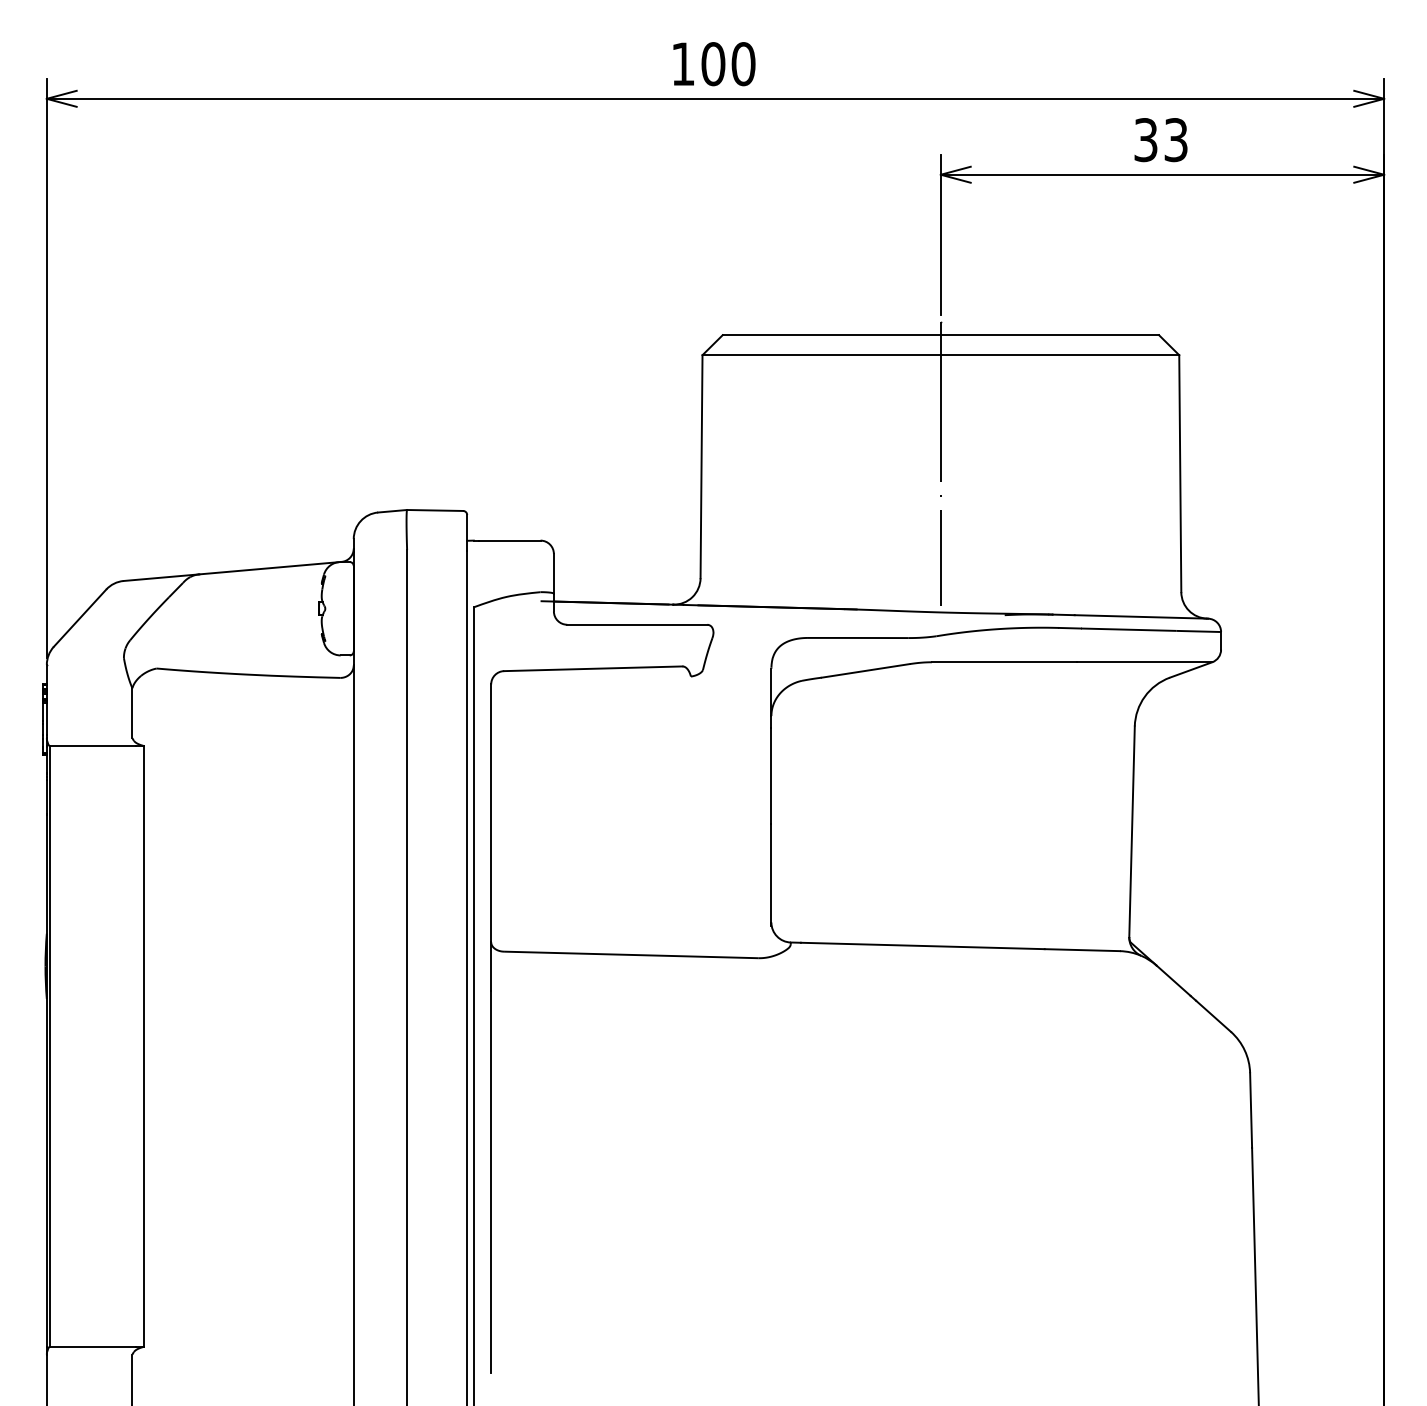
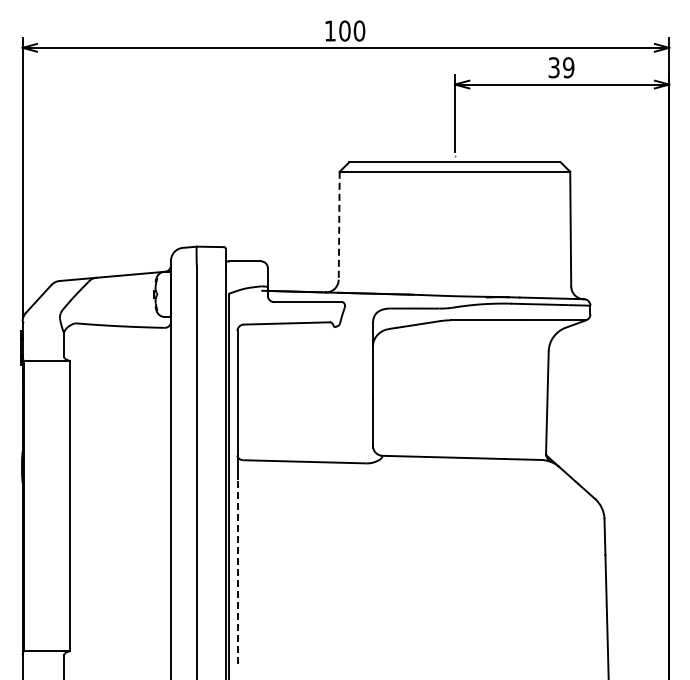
text: (1175, 139) -> (568, 67), 33 -> 39
line: (939, 462) -> (454, 223), removed
line: (702, 466) -> (339, 225), solid -> dashed
line: (491, 1181) -> (237, 571), solid -> dashed

